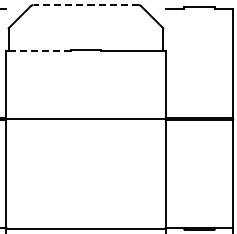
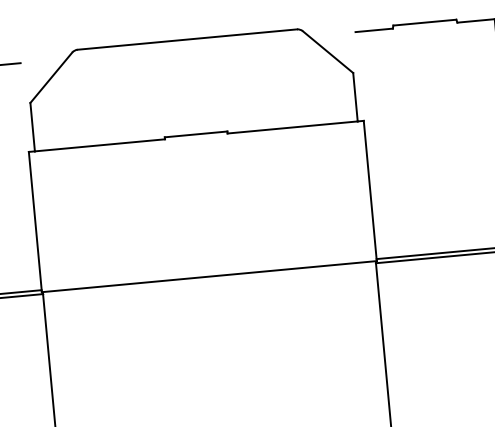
line: (85, 5) -> (186, 40), dashed -> solid
line: (40, 51) -> (101, 145), dashed -> solid

